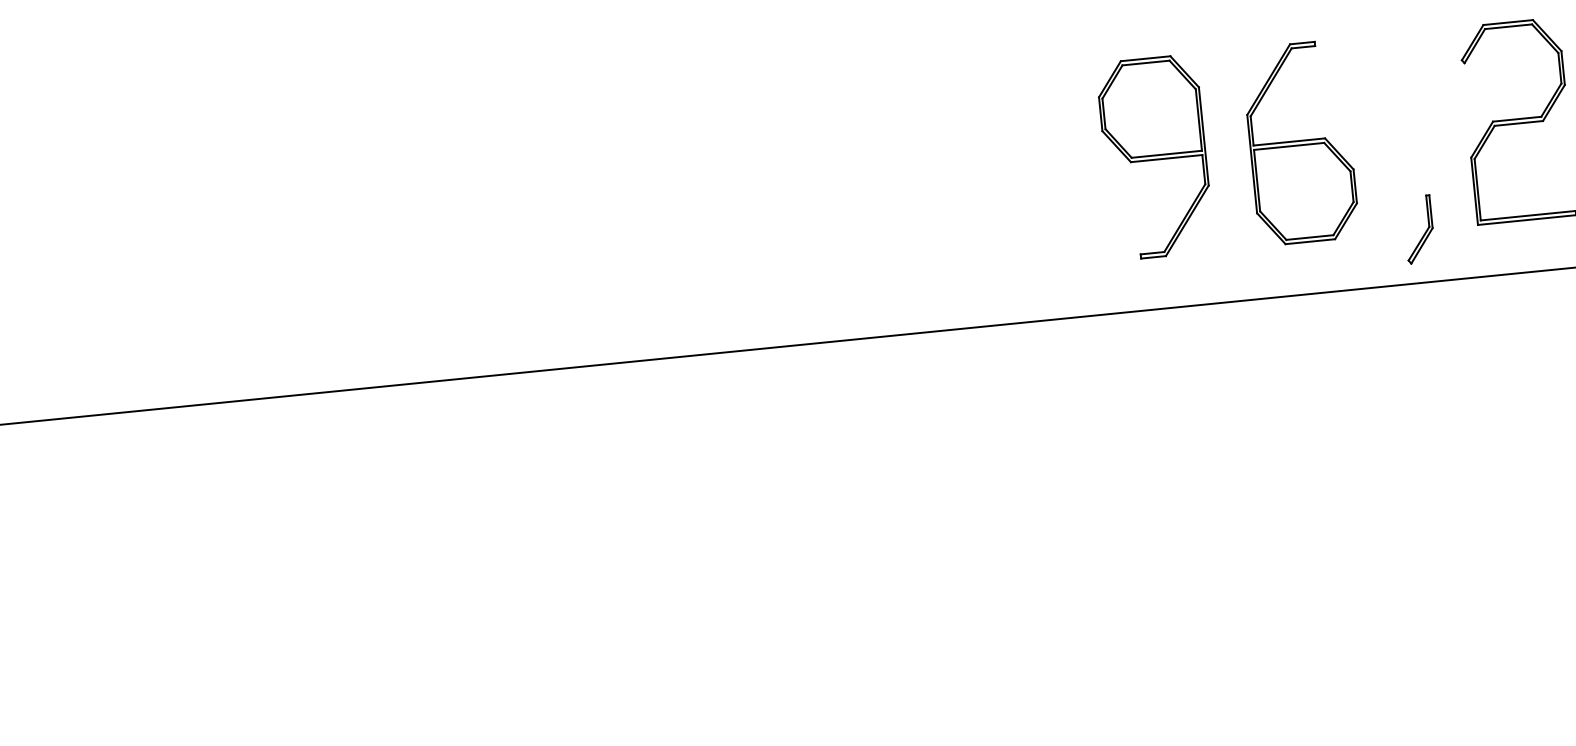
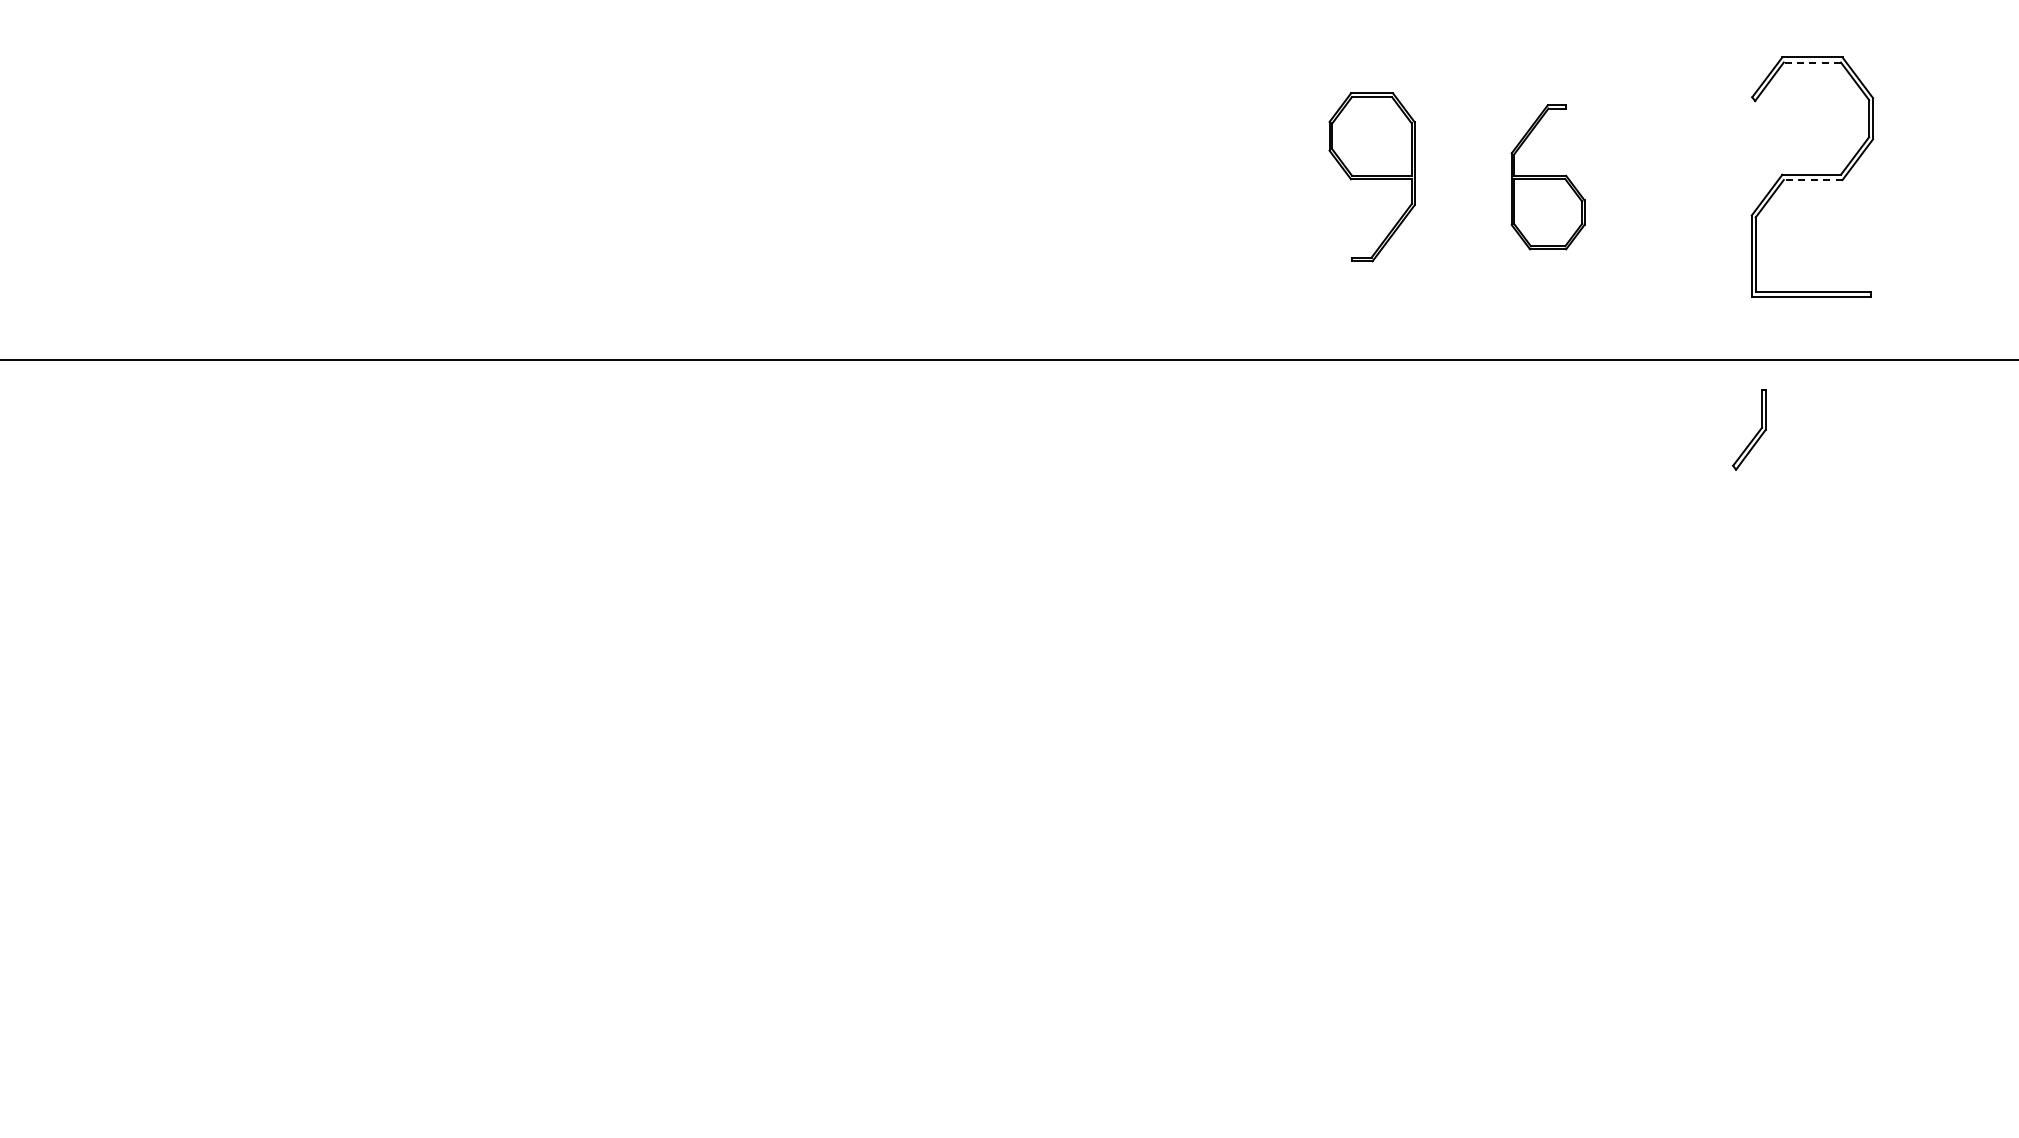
line: (1508, 26) -> (1812, 62), solid -> dashed
line: (1518, 123) -> (1812, 180), solid -> dashed
part: (1299, 143) -> (1547, 177), size x0.6
part: (1155, 157) -> (1371, 177), size x0.7
part: (1424, 233) -> (1755, 434), moved

